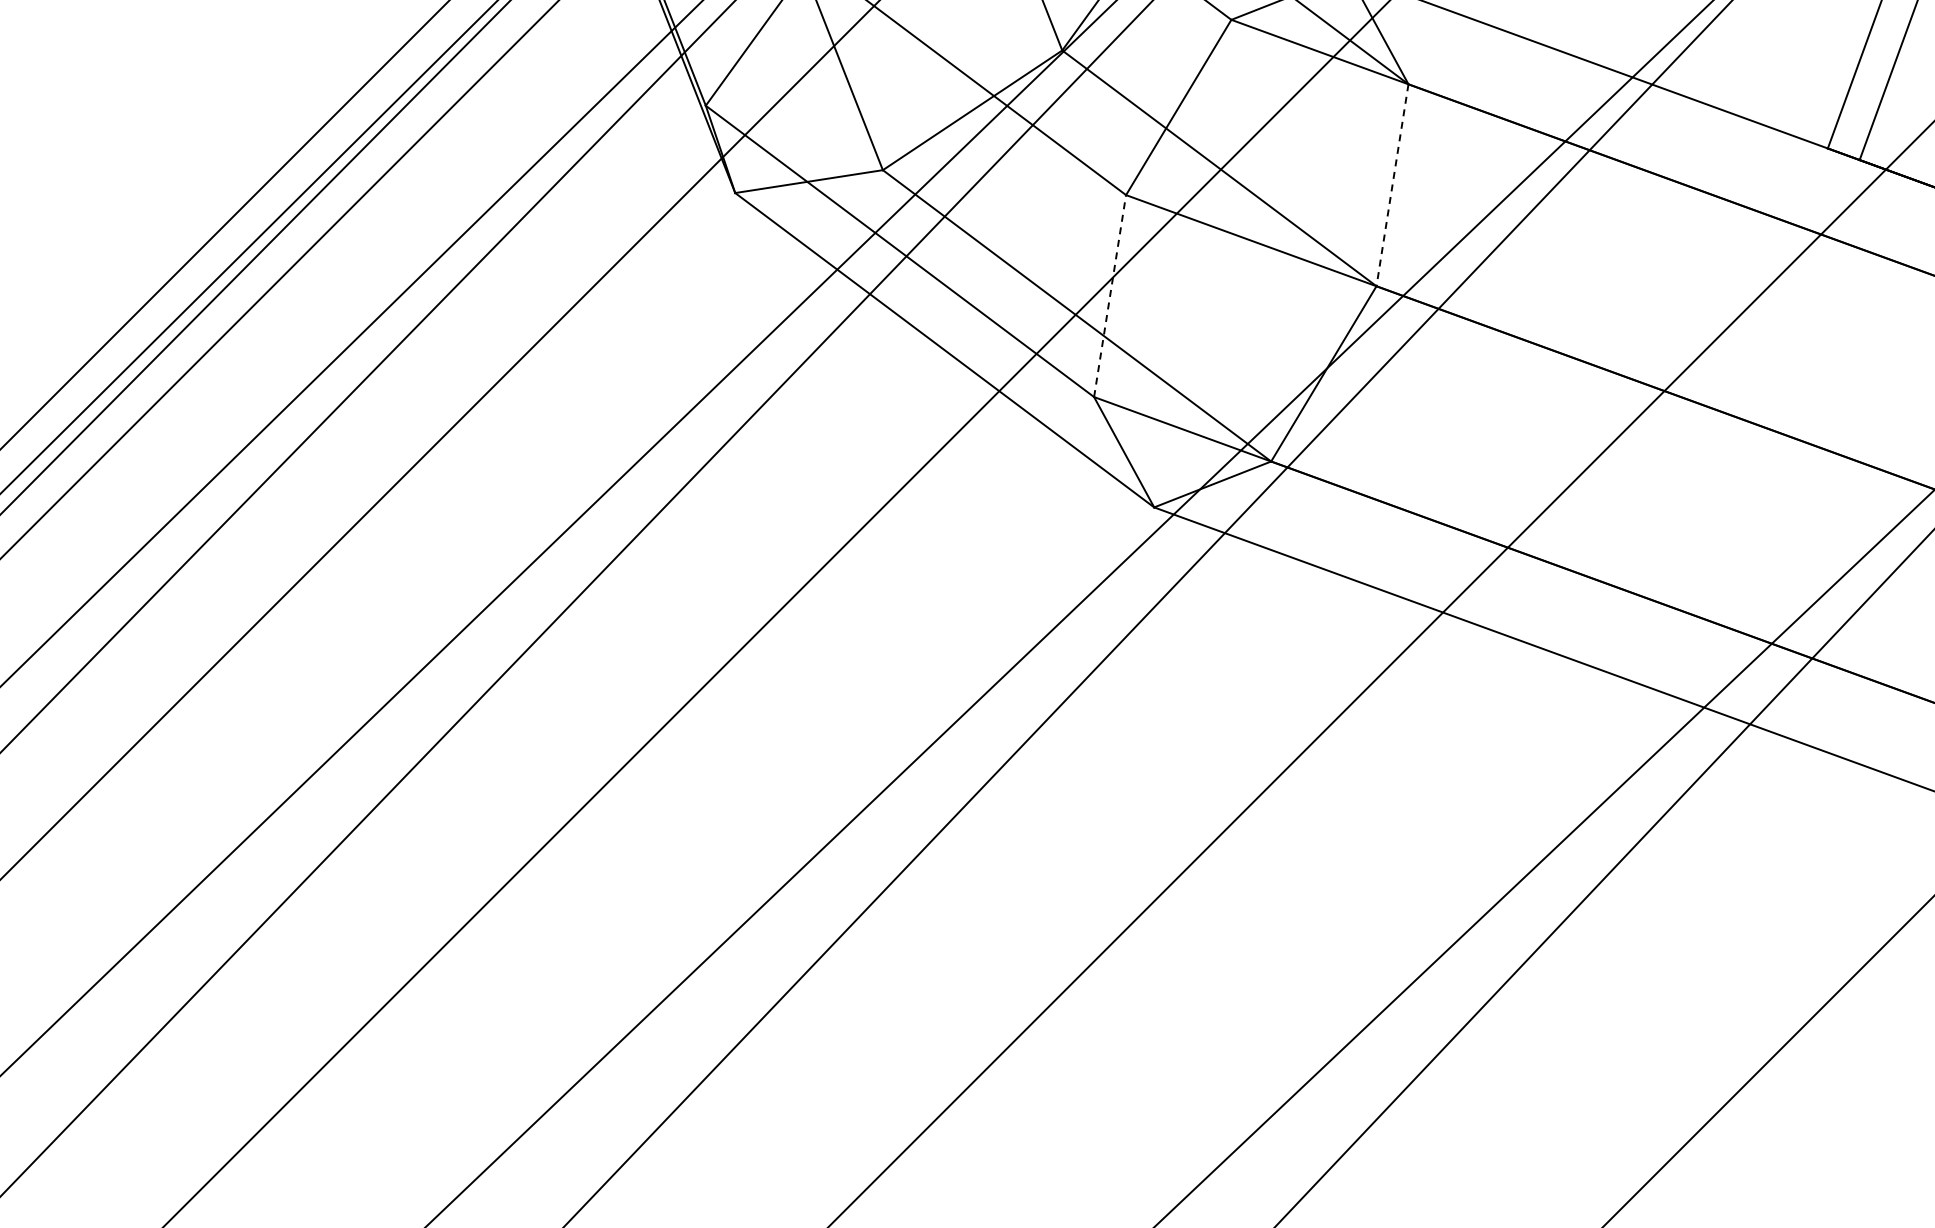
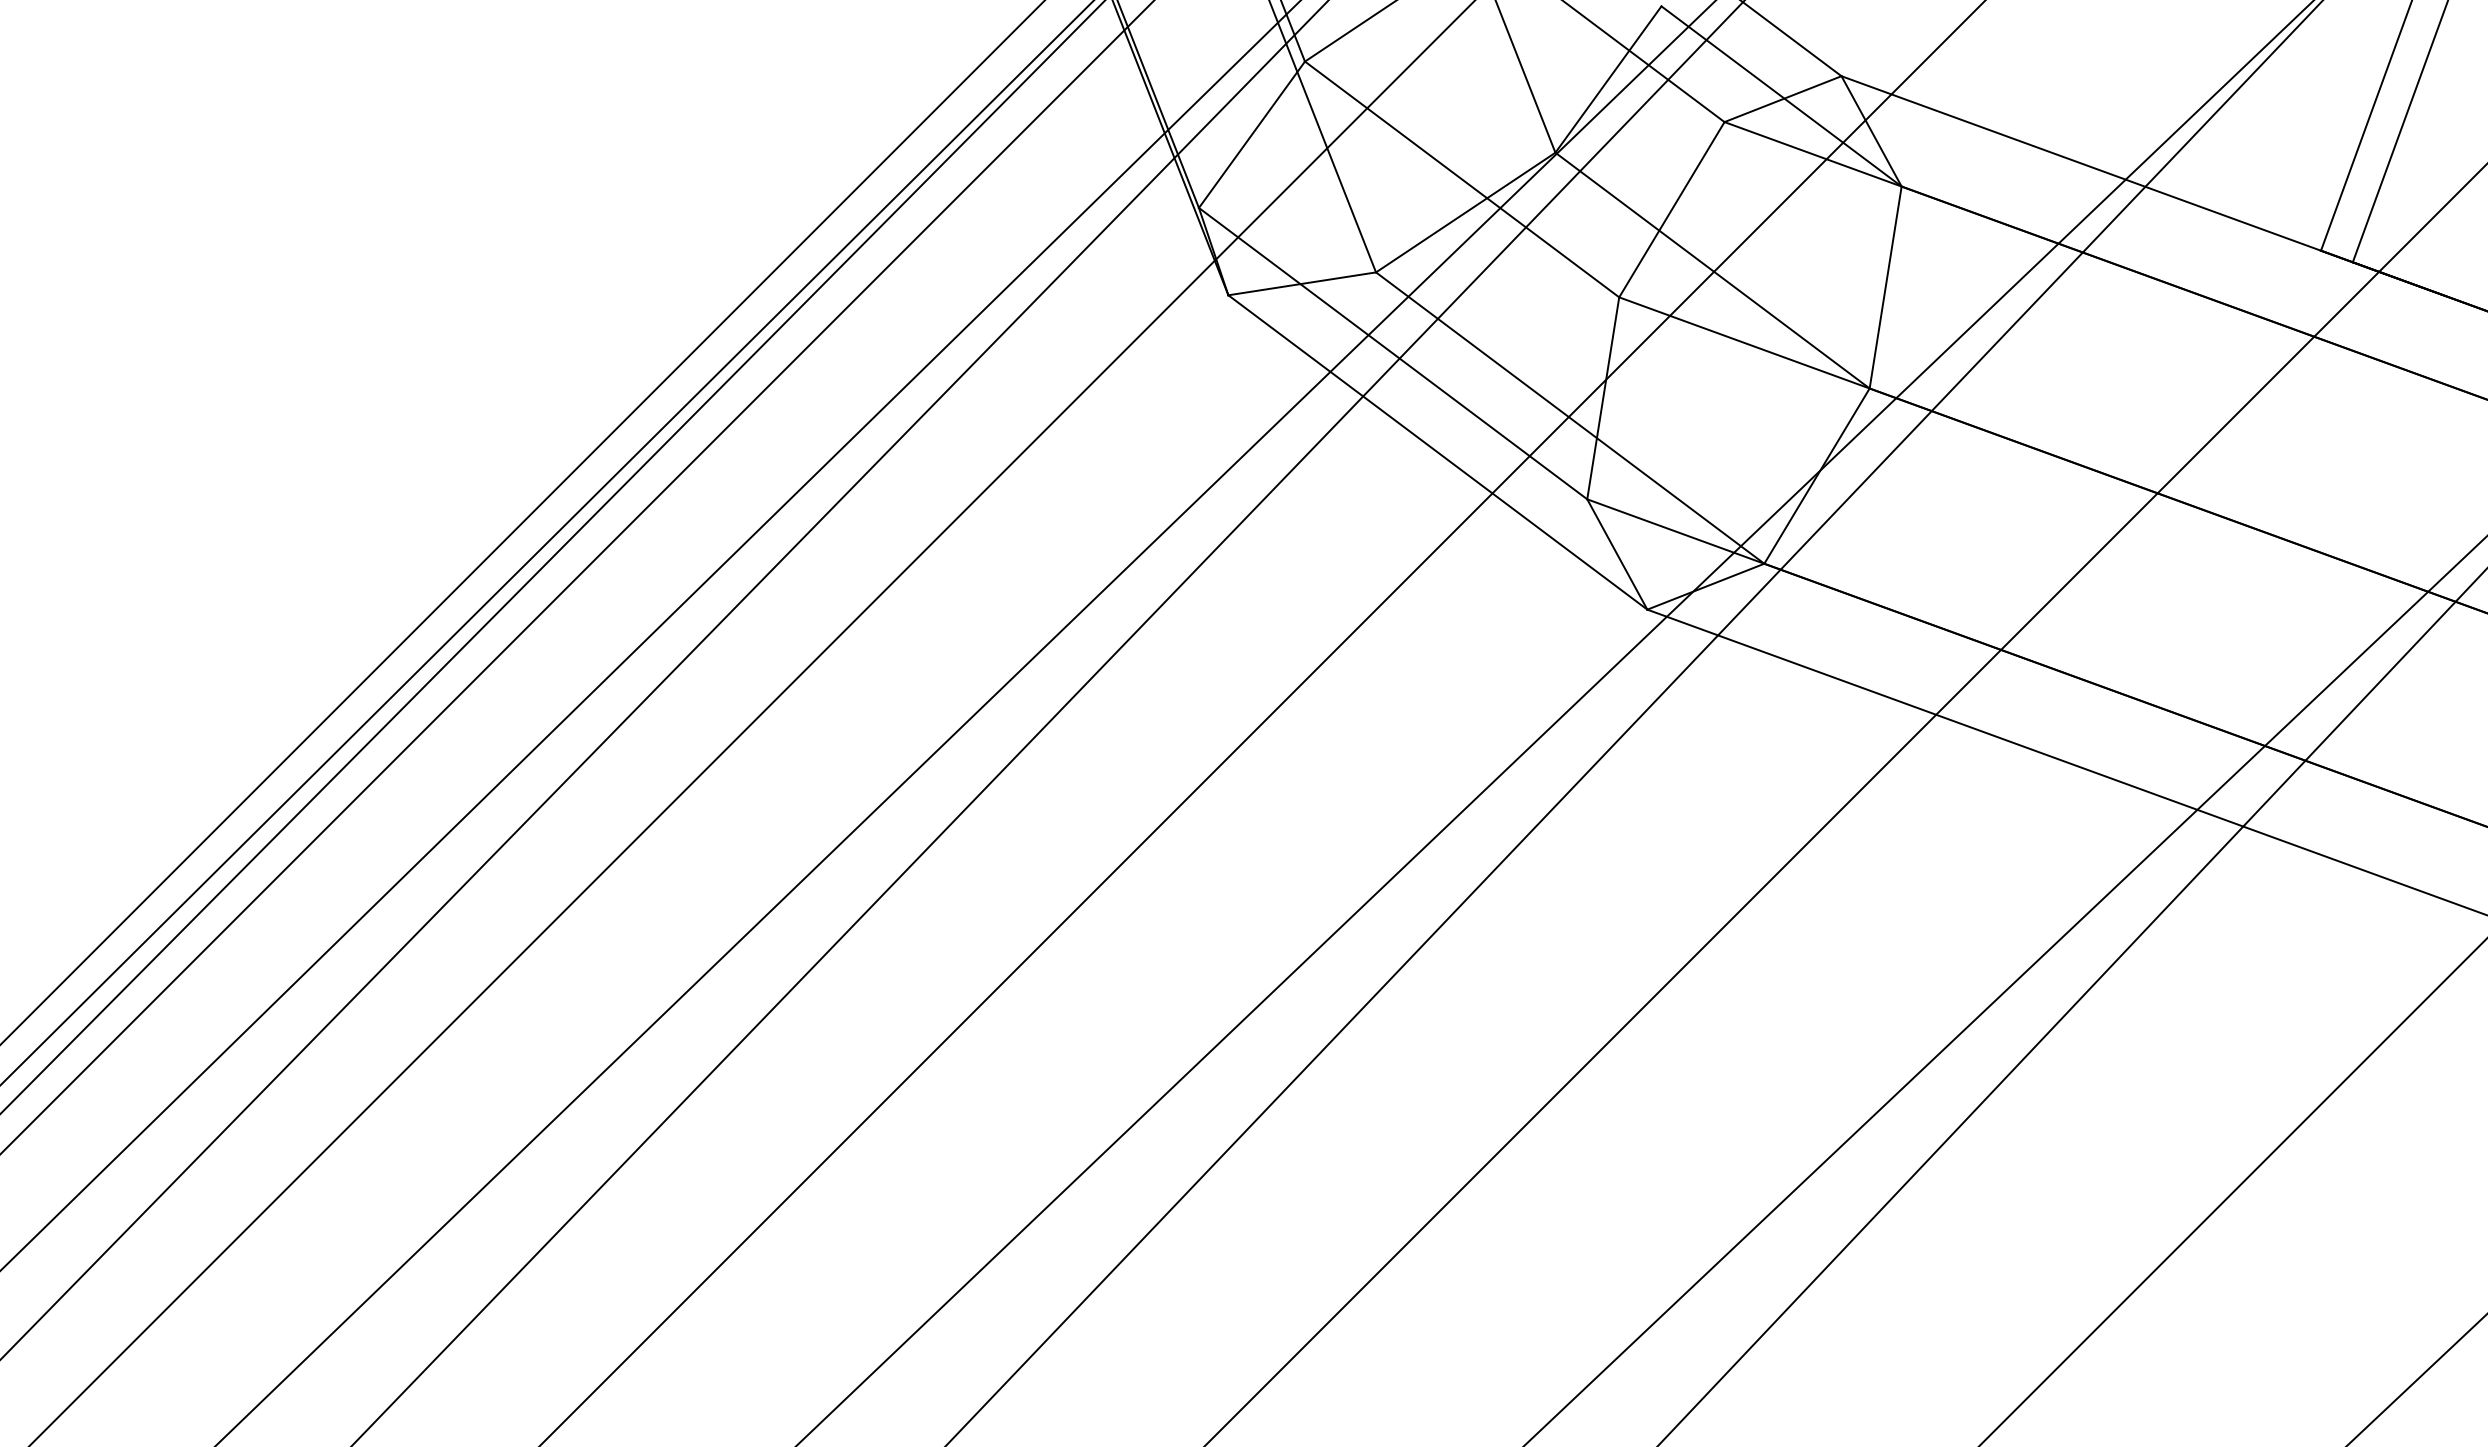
line: (1392, 186) -> (1885, 288), dashed -> solid
line: (1110, 295) -> (1603, 397), dashed -> solid

